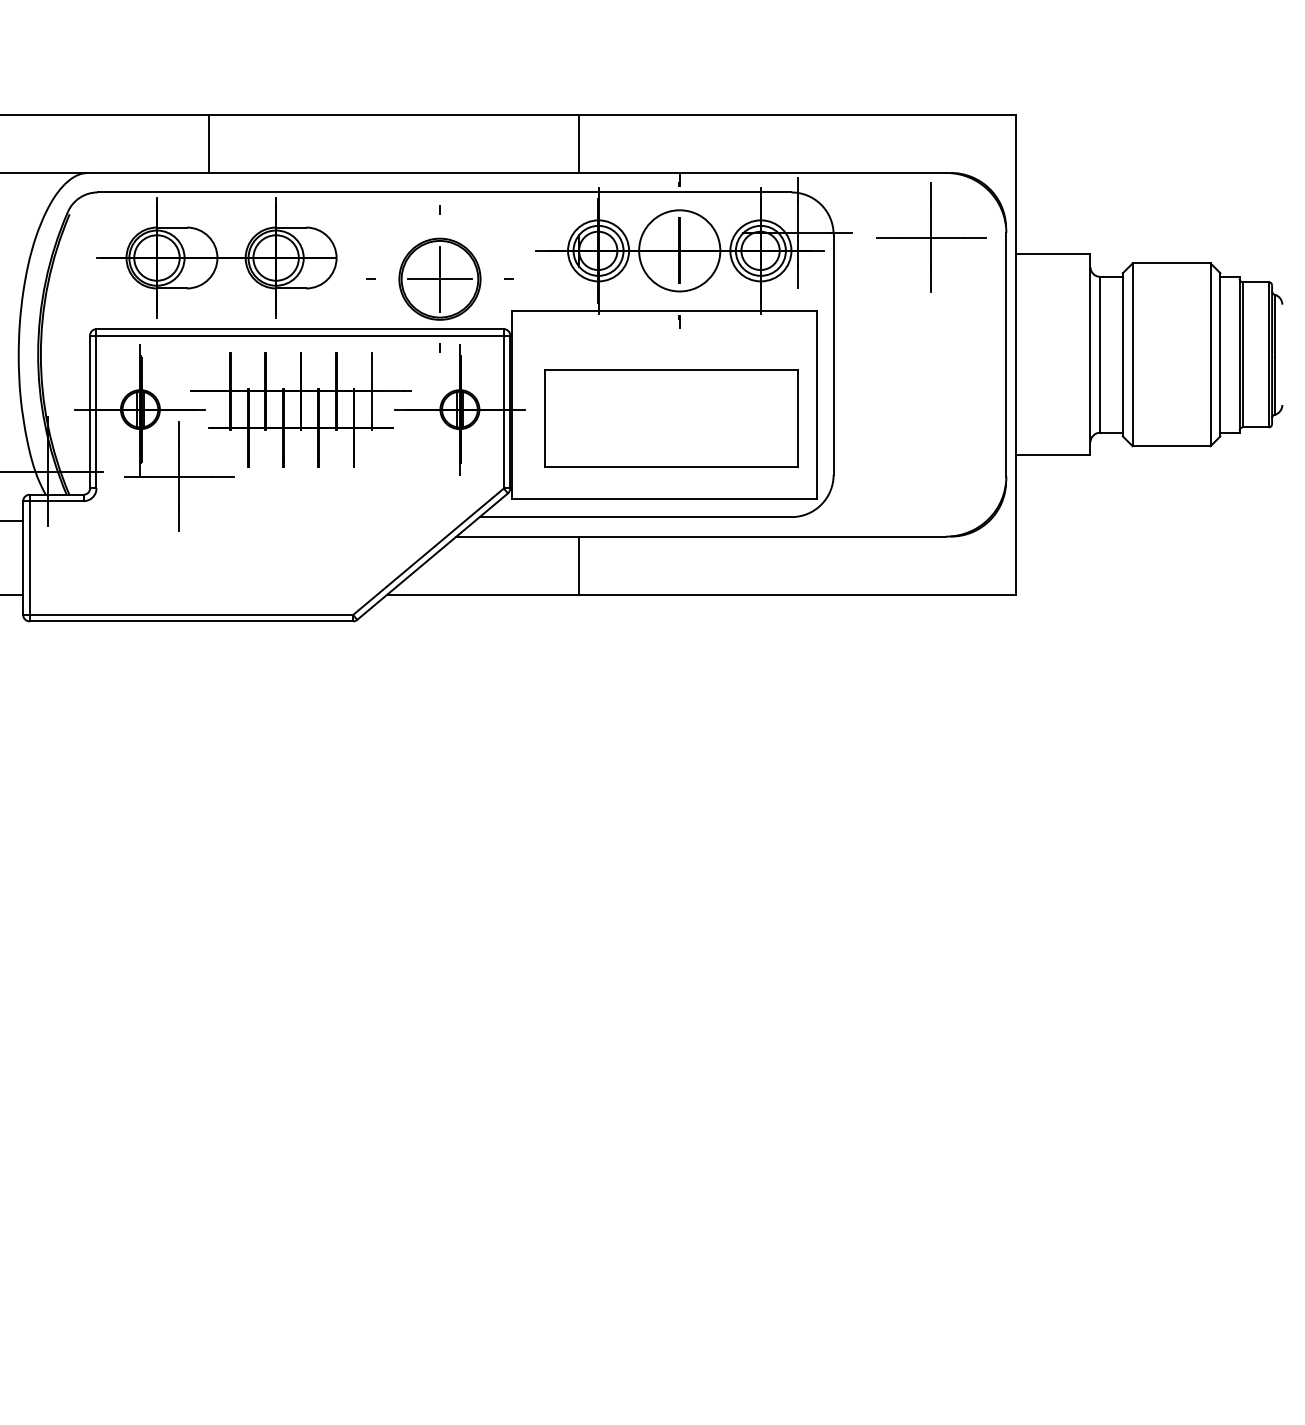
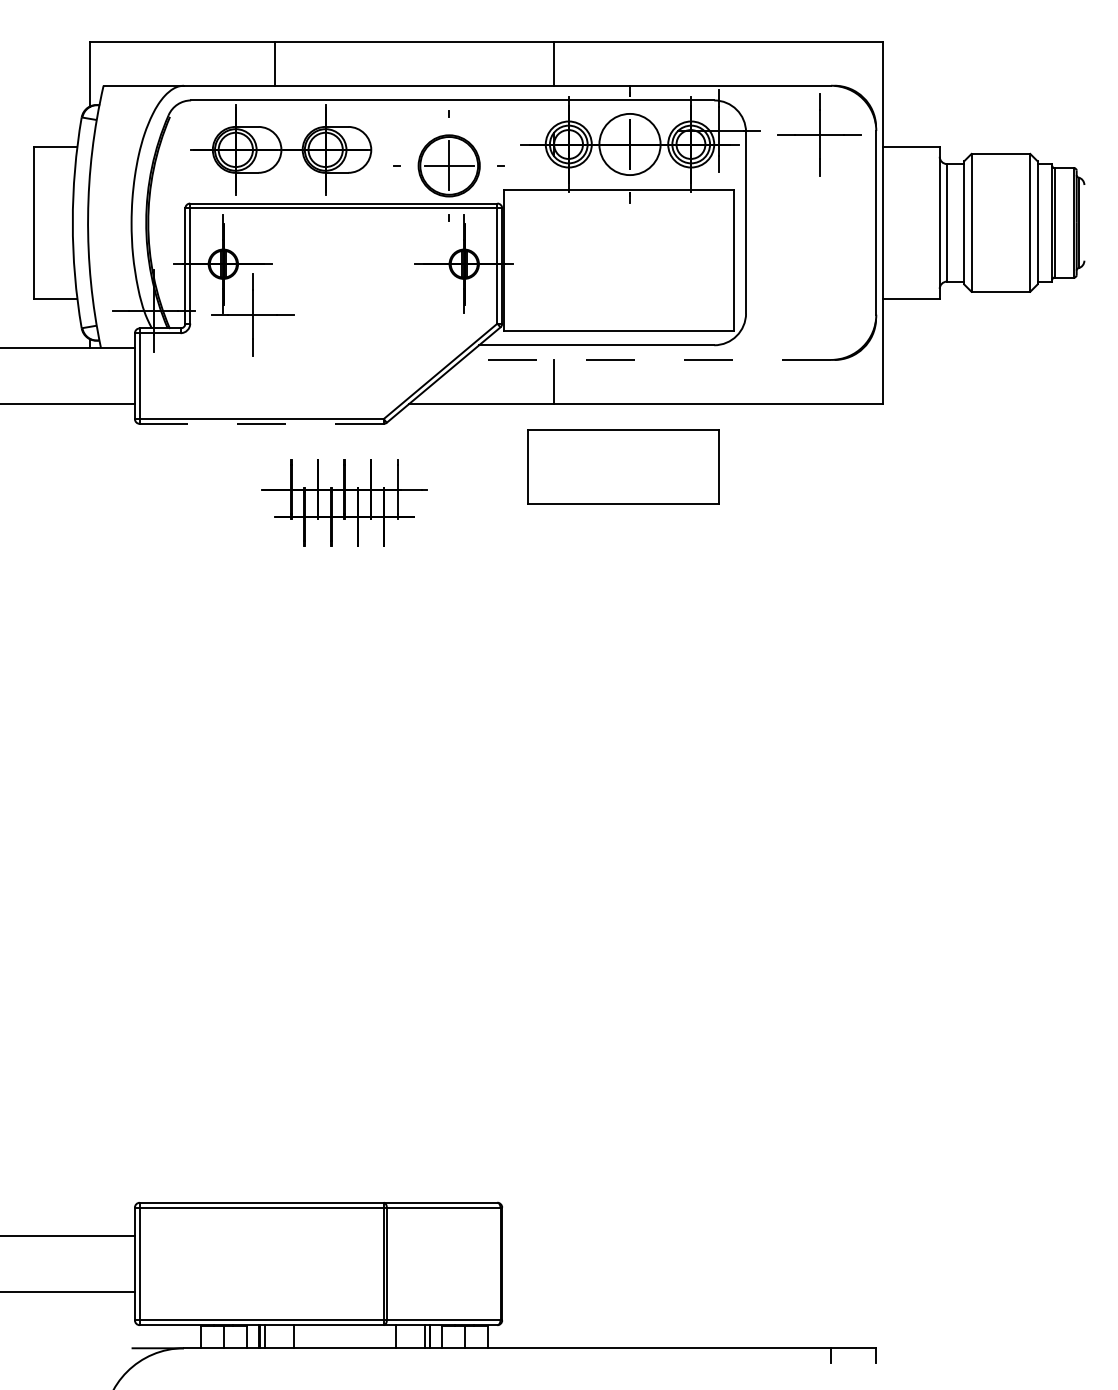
part: (301, 408) -> (344, 502), moved
part: (671, 417) -> (623, 466), moved
line: (701, 535) -> (646, 359), solid -> dashed
line: (191, 620) -> (261, 423), solid -> dashed

